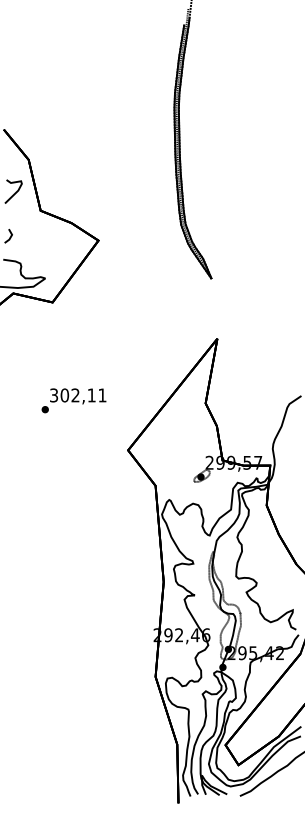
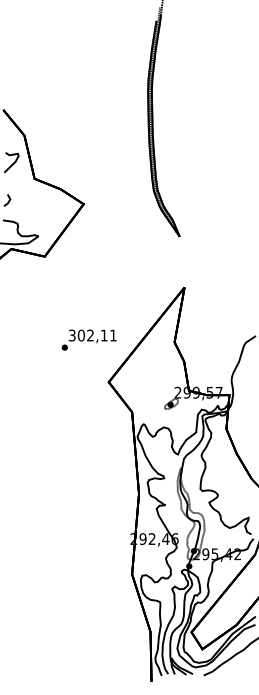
text: (73, 400) -> (88, 339), moved

